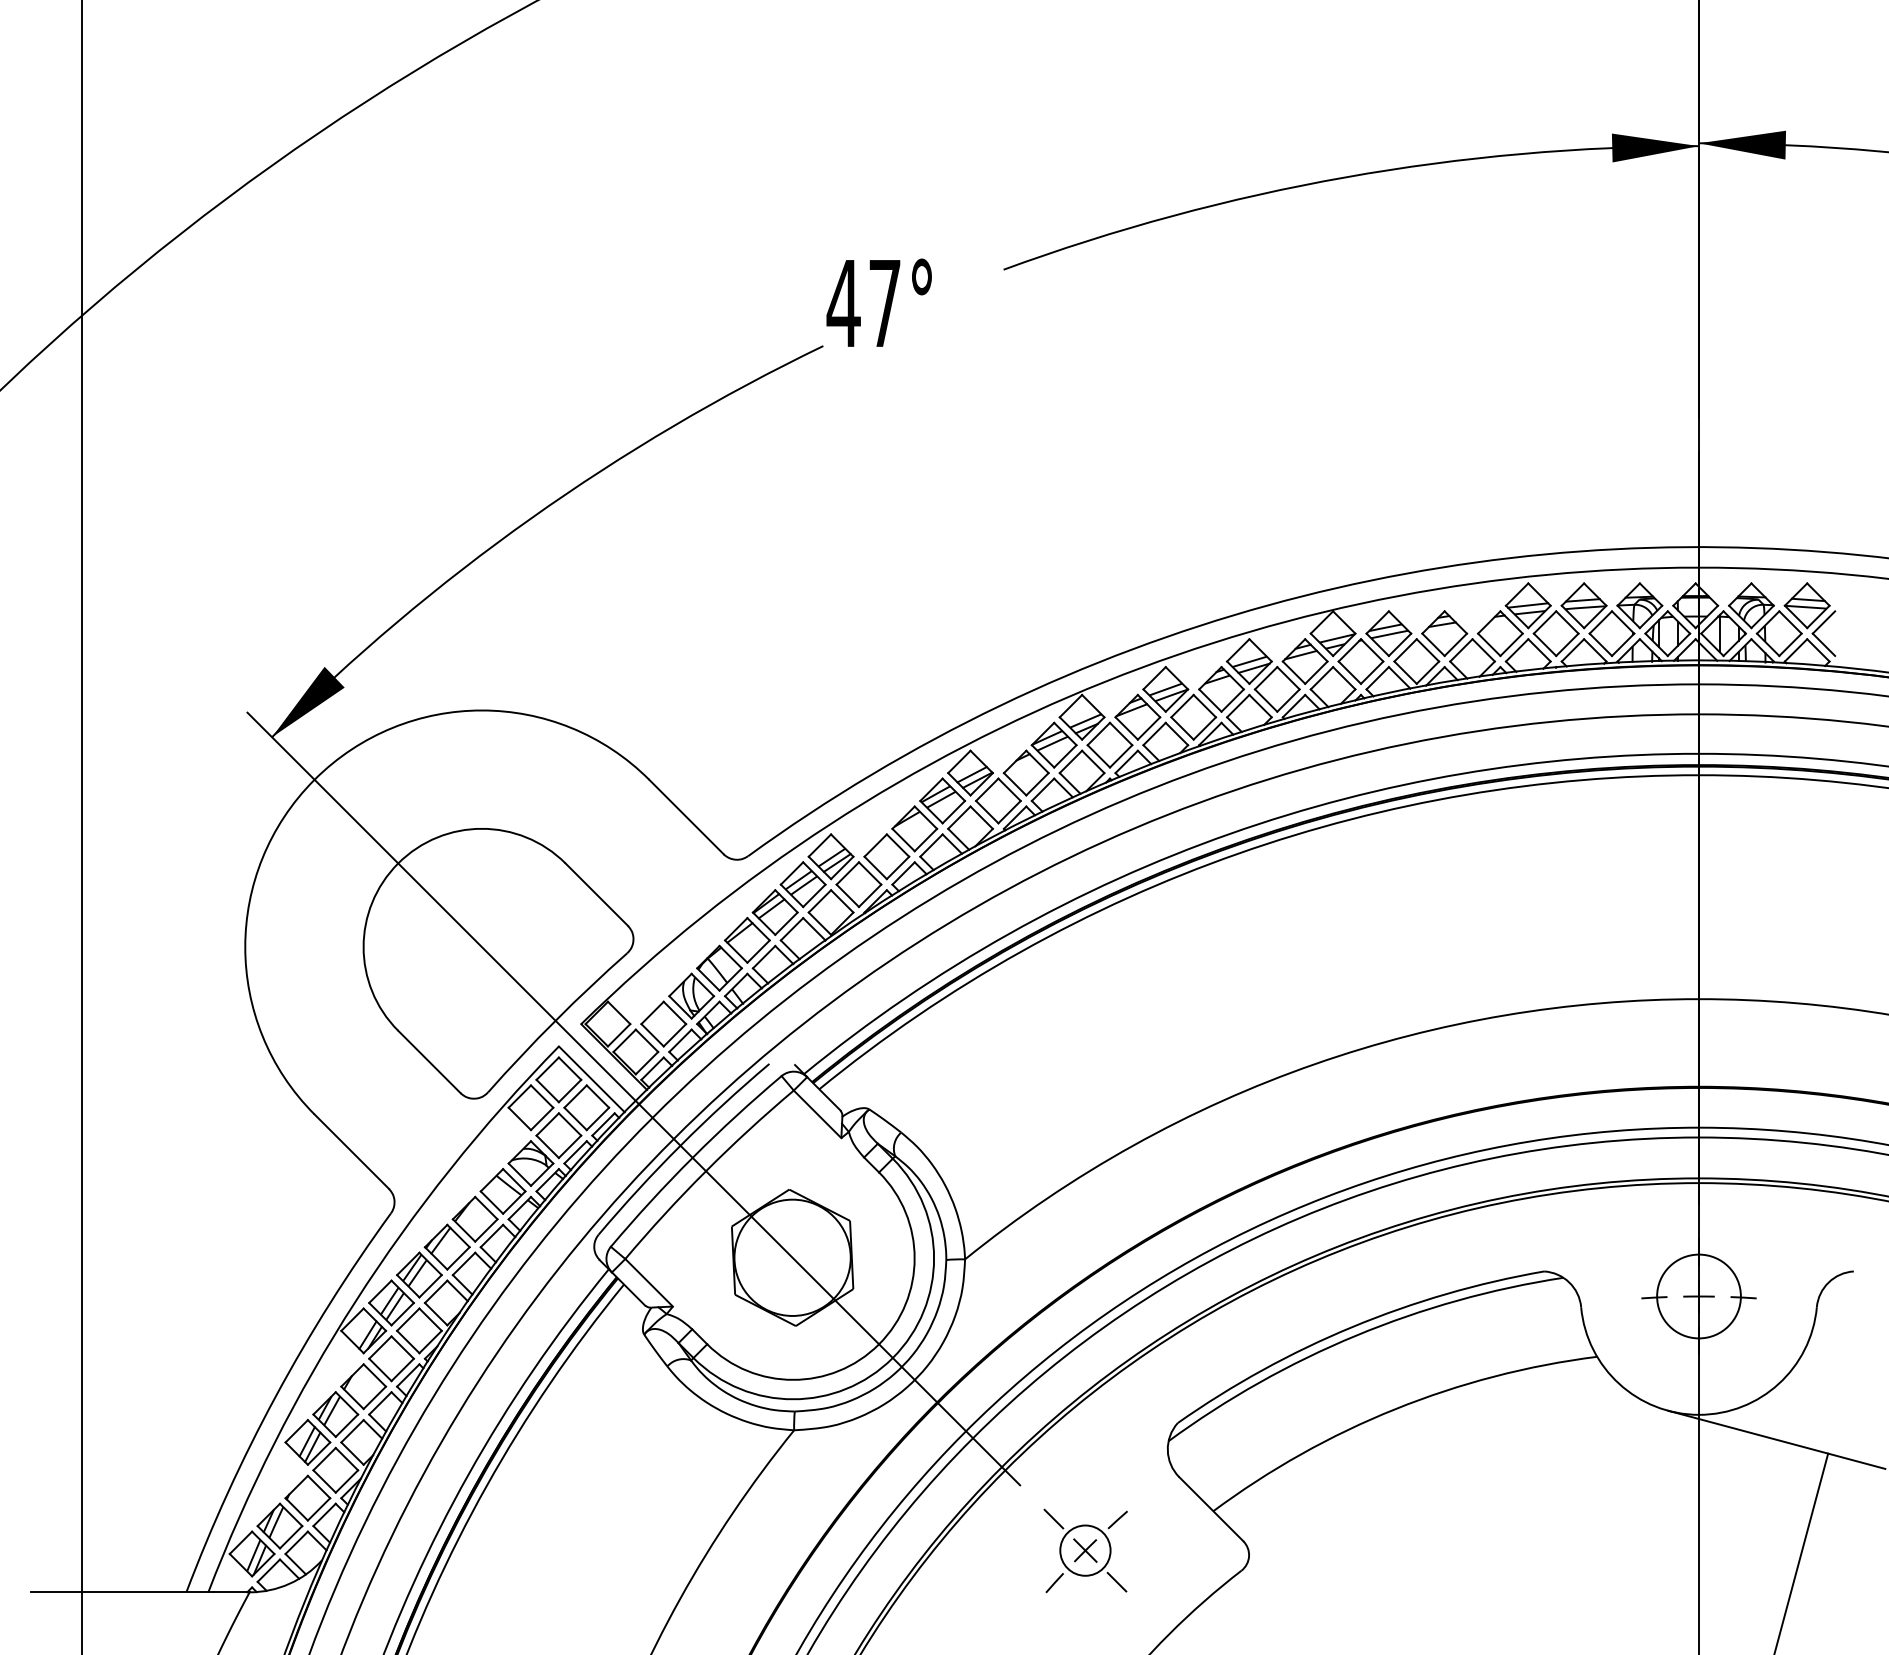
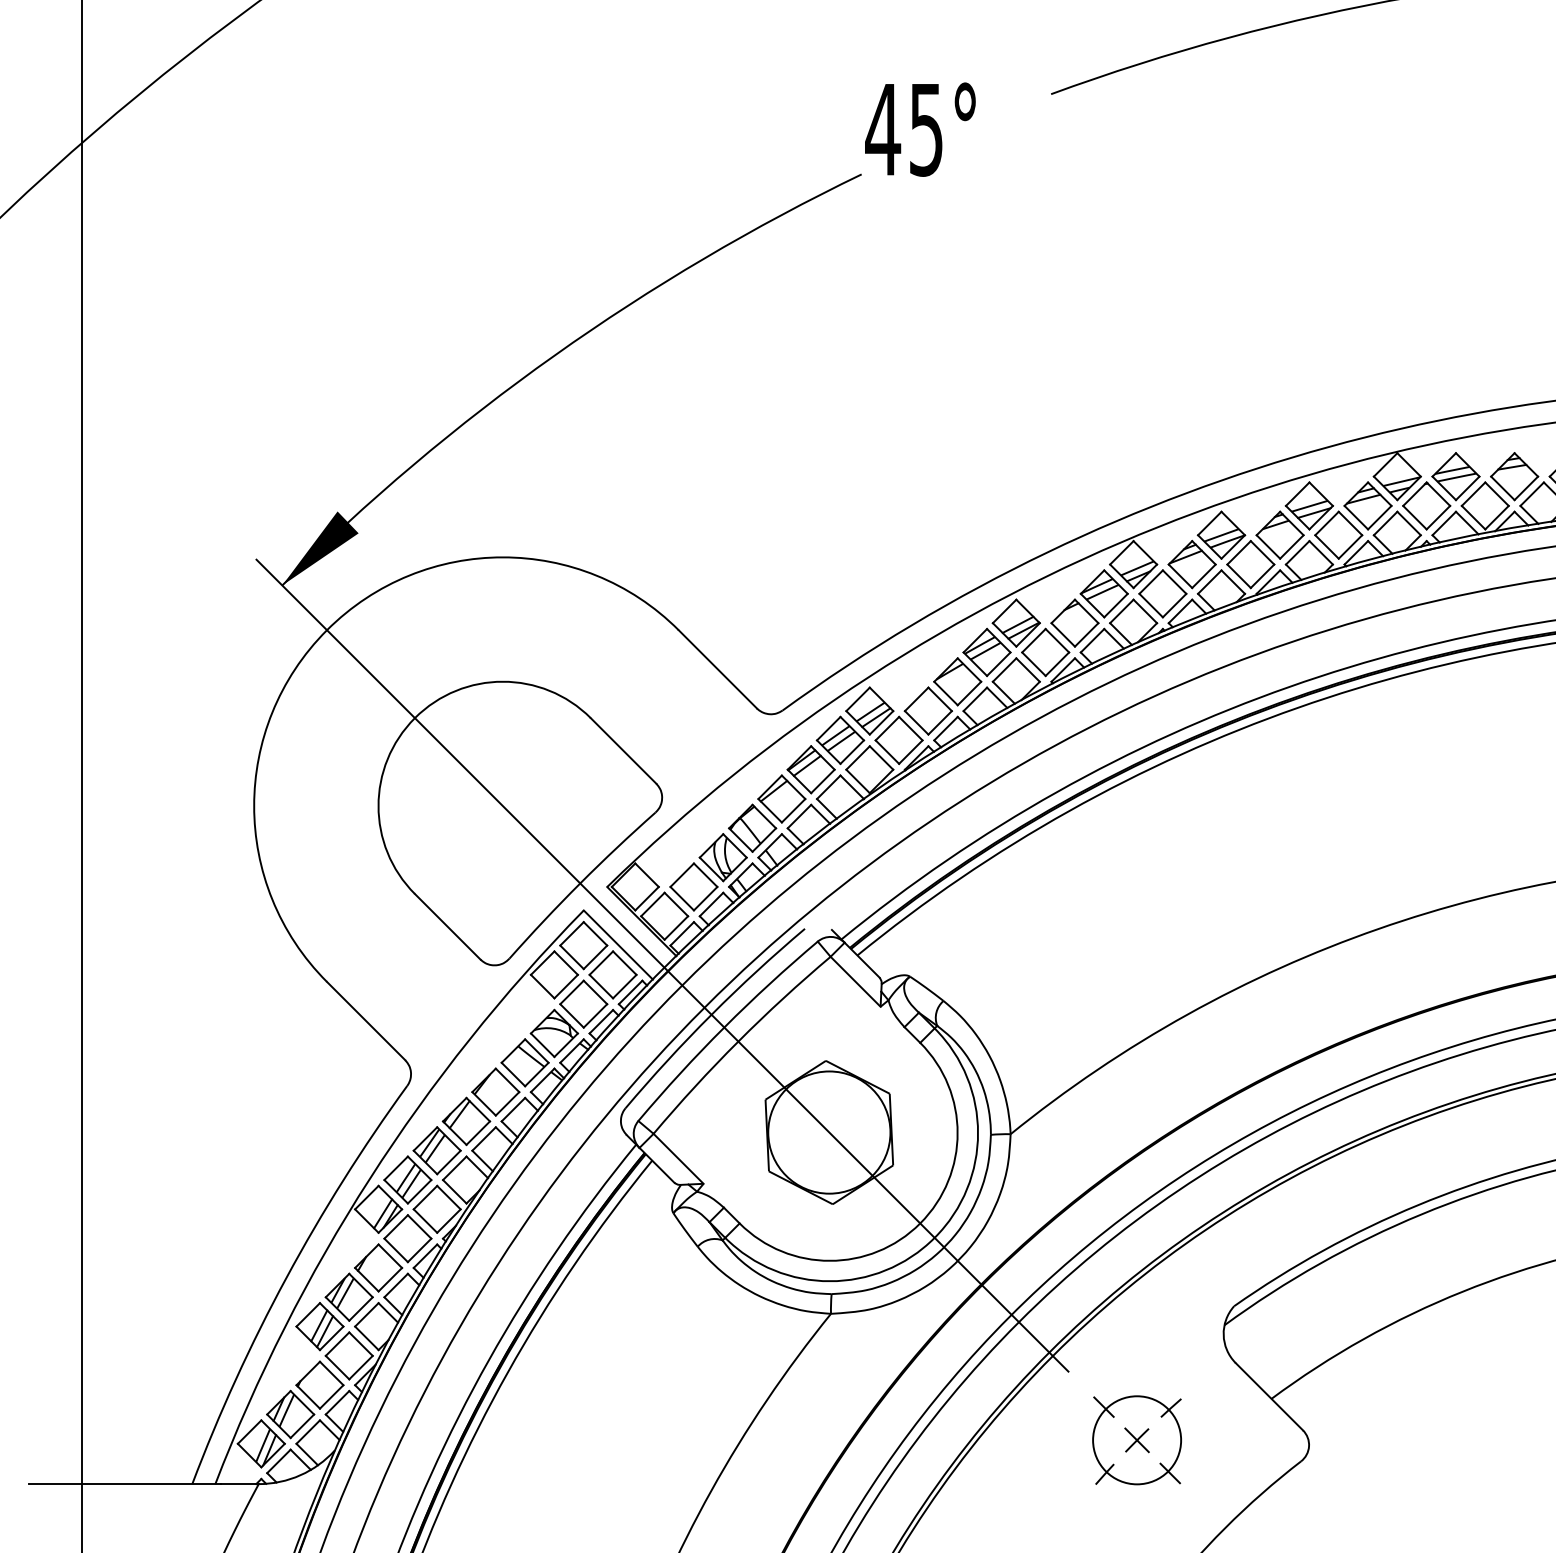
text: (884, 304) -> (925, 130), 47° -> 45°
circle: (1085, 1550) -> (1137, 1440), size x1.67

